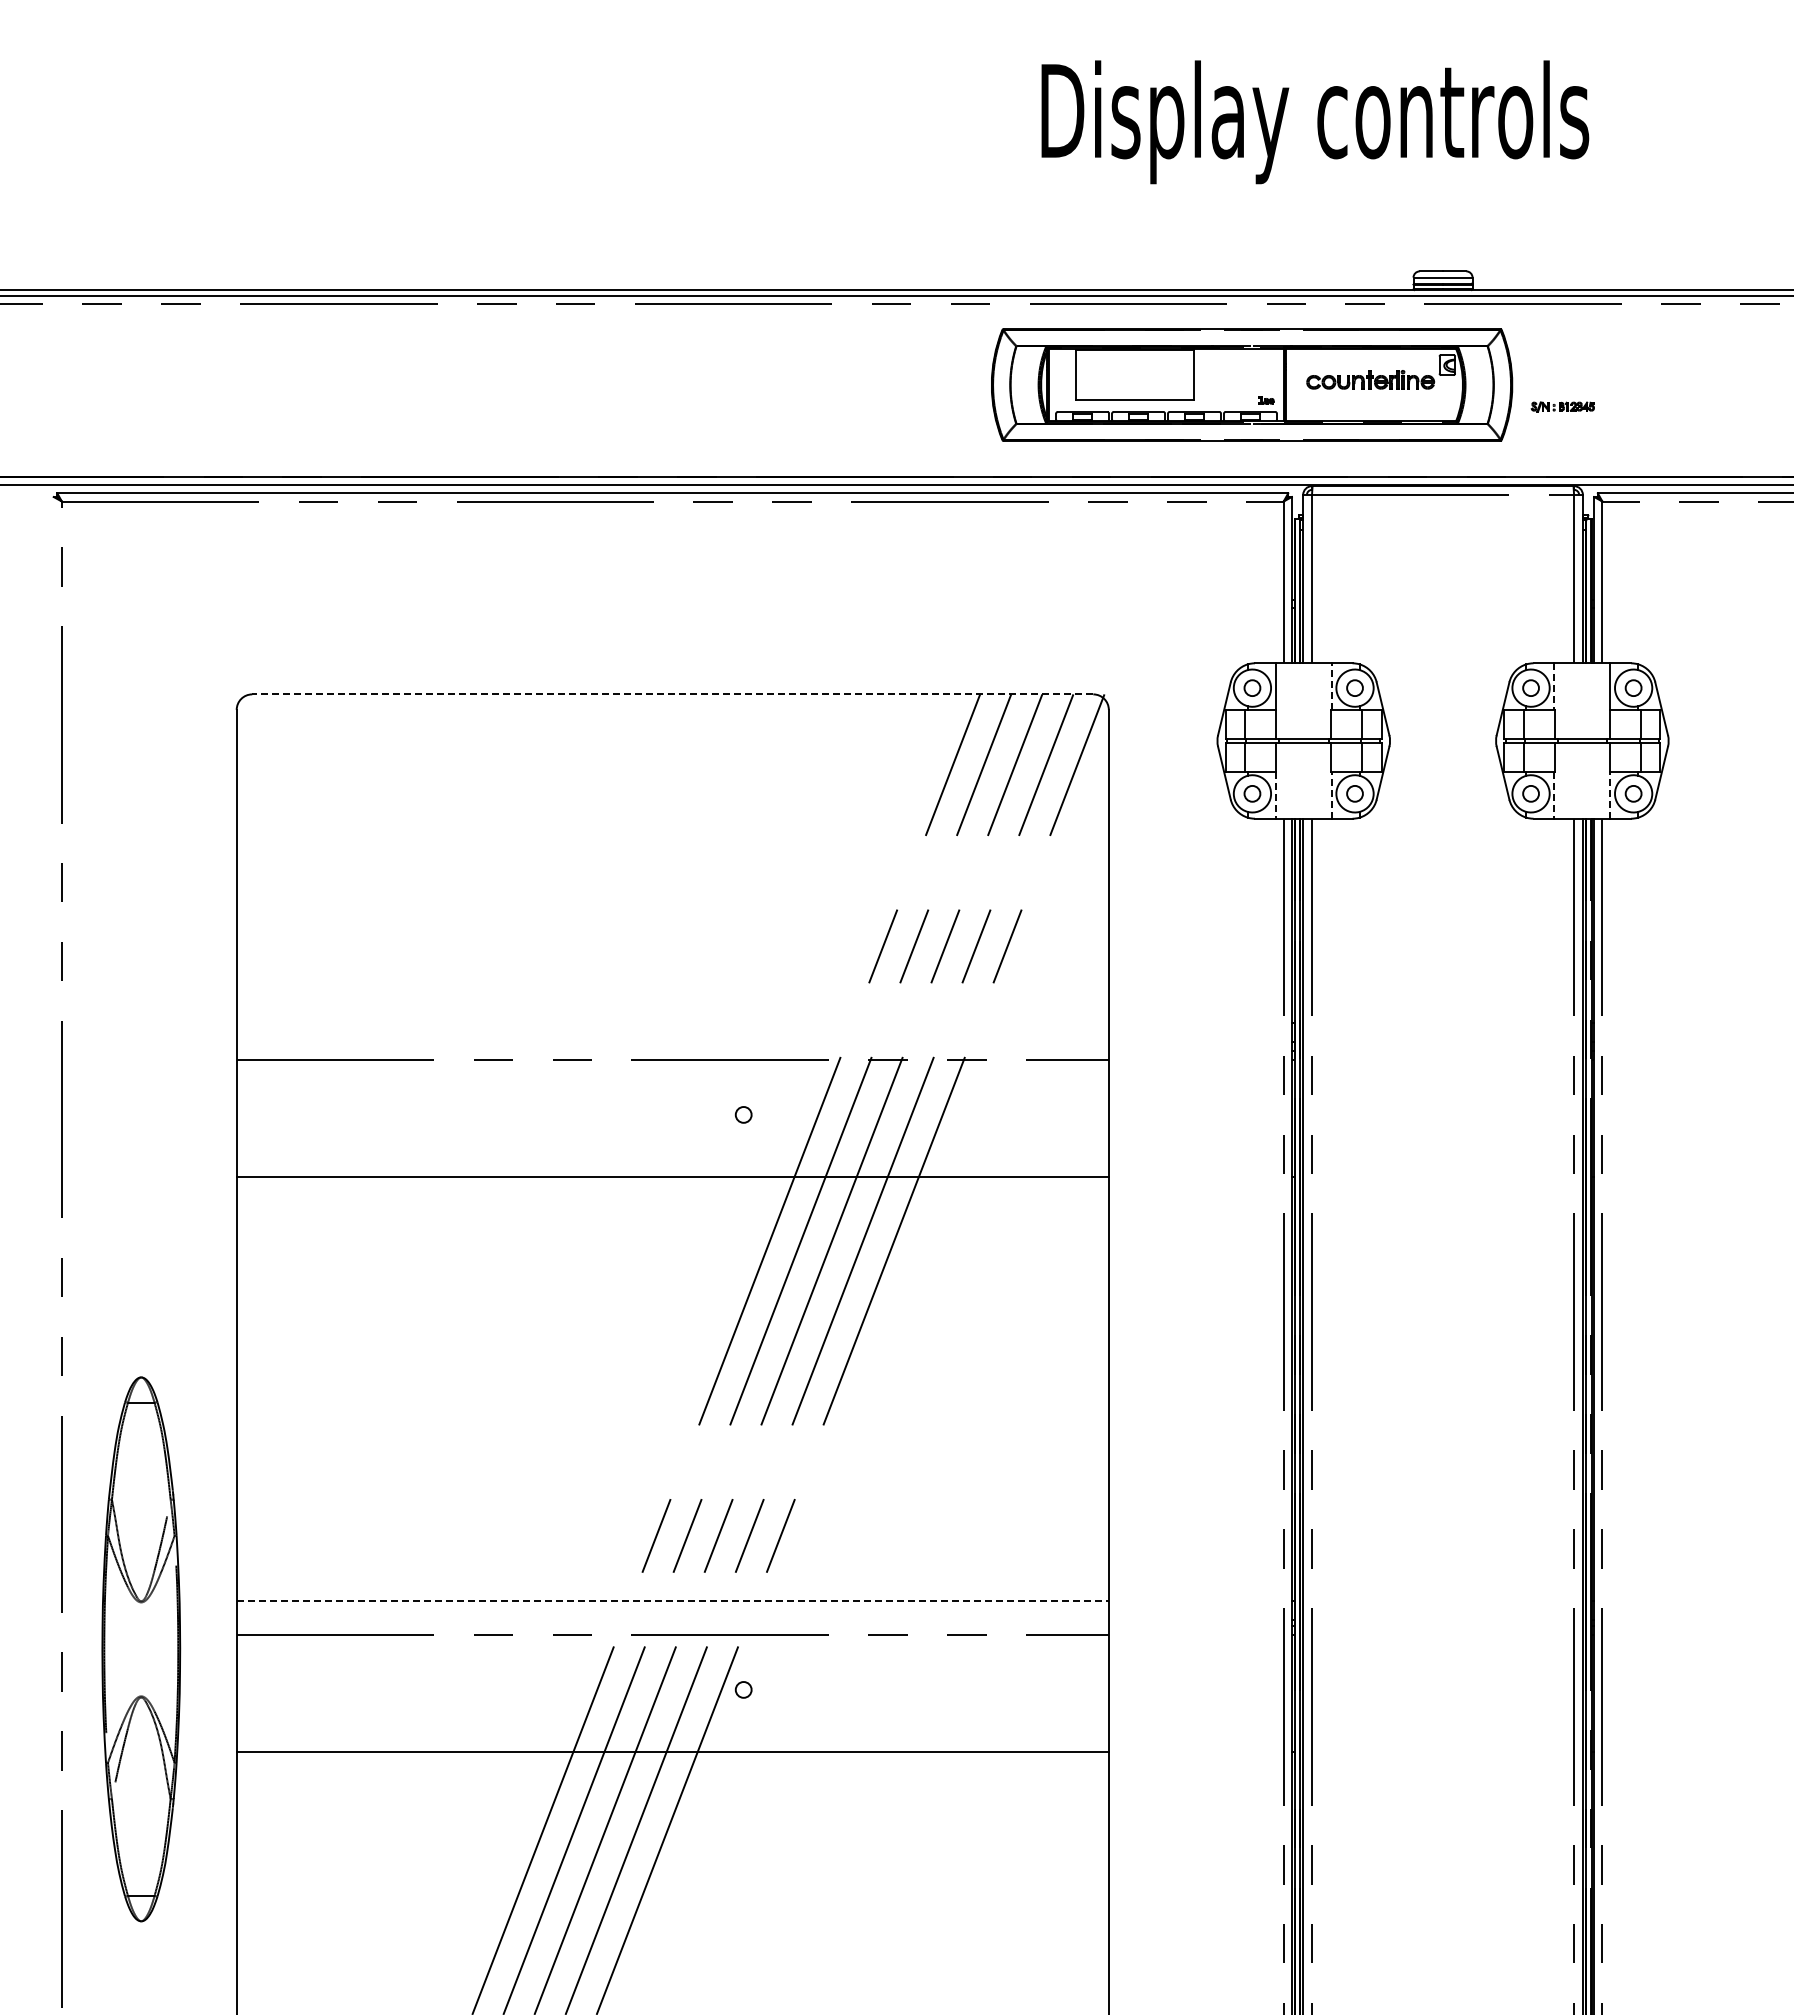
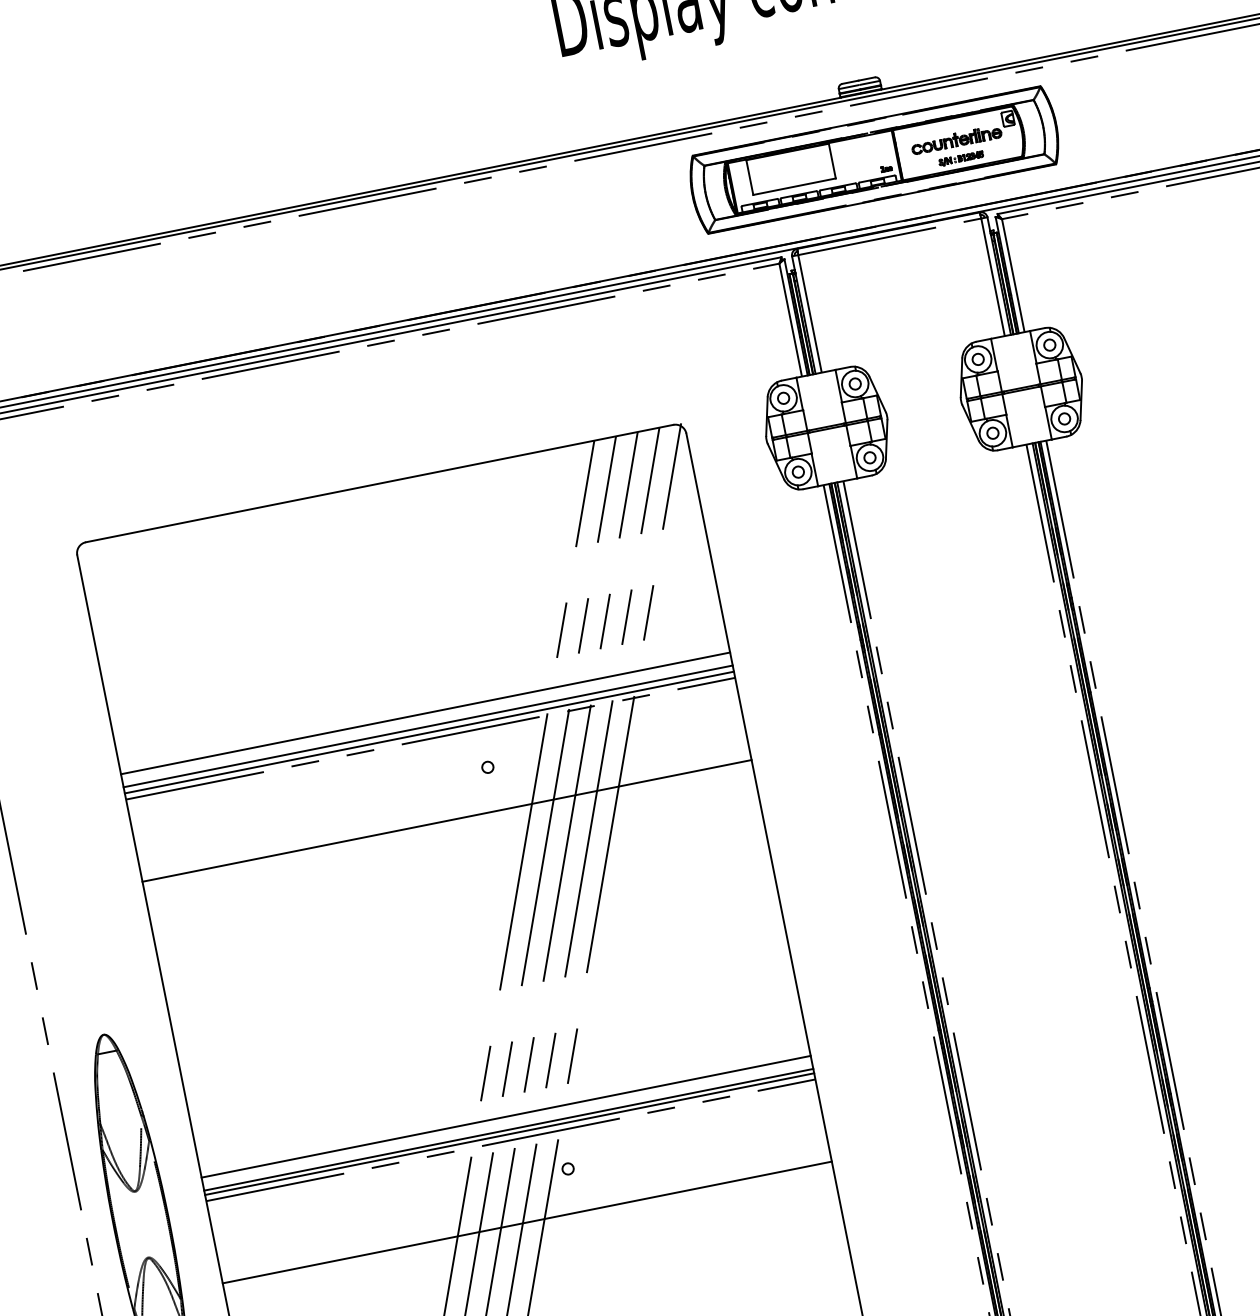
part: (1252, 384) -> (874, 159), moved
line: (1331, 686) -> (838, 386), dashed -> solid
line: (1554, 687) -> (994, 355), dashed -> solid
line: (672, 694) -> (379, 483), dashed -> solid
line: (1331, 794) -> (853, 461), dashed -> solid
line: (1610, 794) -> (1048, 422), dashed -> solid
line: (1275, 795) -> (814, 470), dashed -> solid
line: (1554, 795) -> (1009, 431), dashed -> solid
line: (672, 1023) -> (425, 713), added
line: (672, 1042) -> (428, 726), added
line: (672, 1050) -> (429, 732), added
line: (673, 1601) -> (506, 1116), dashed -> solid
line: (672, 1619) -> (508, 1129), added
line: (672, 1625) -> (509, 1133), added

